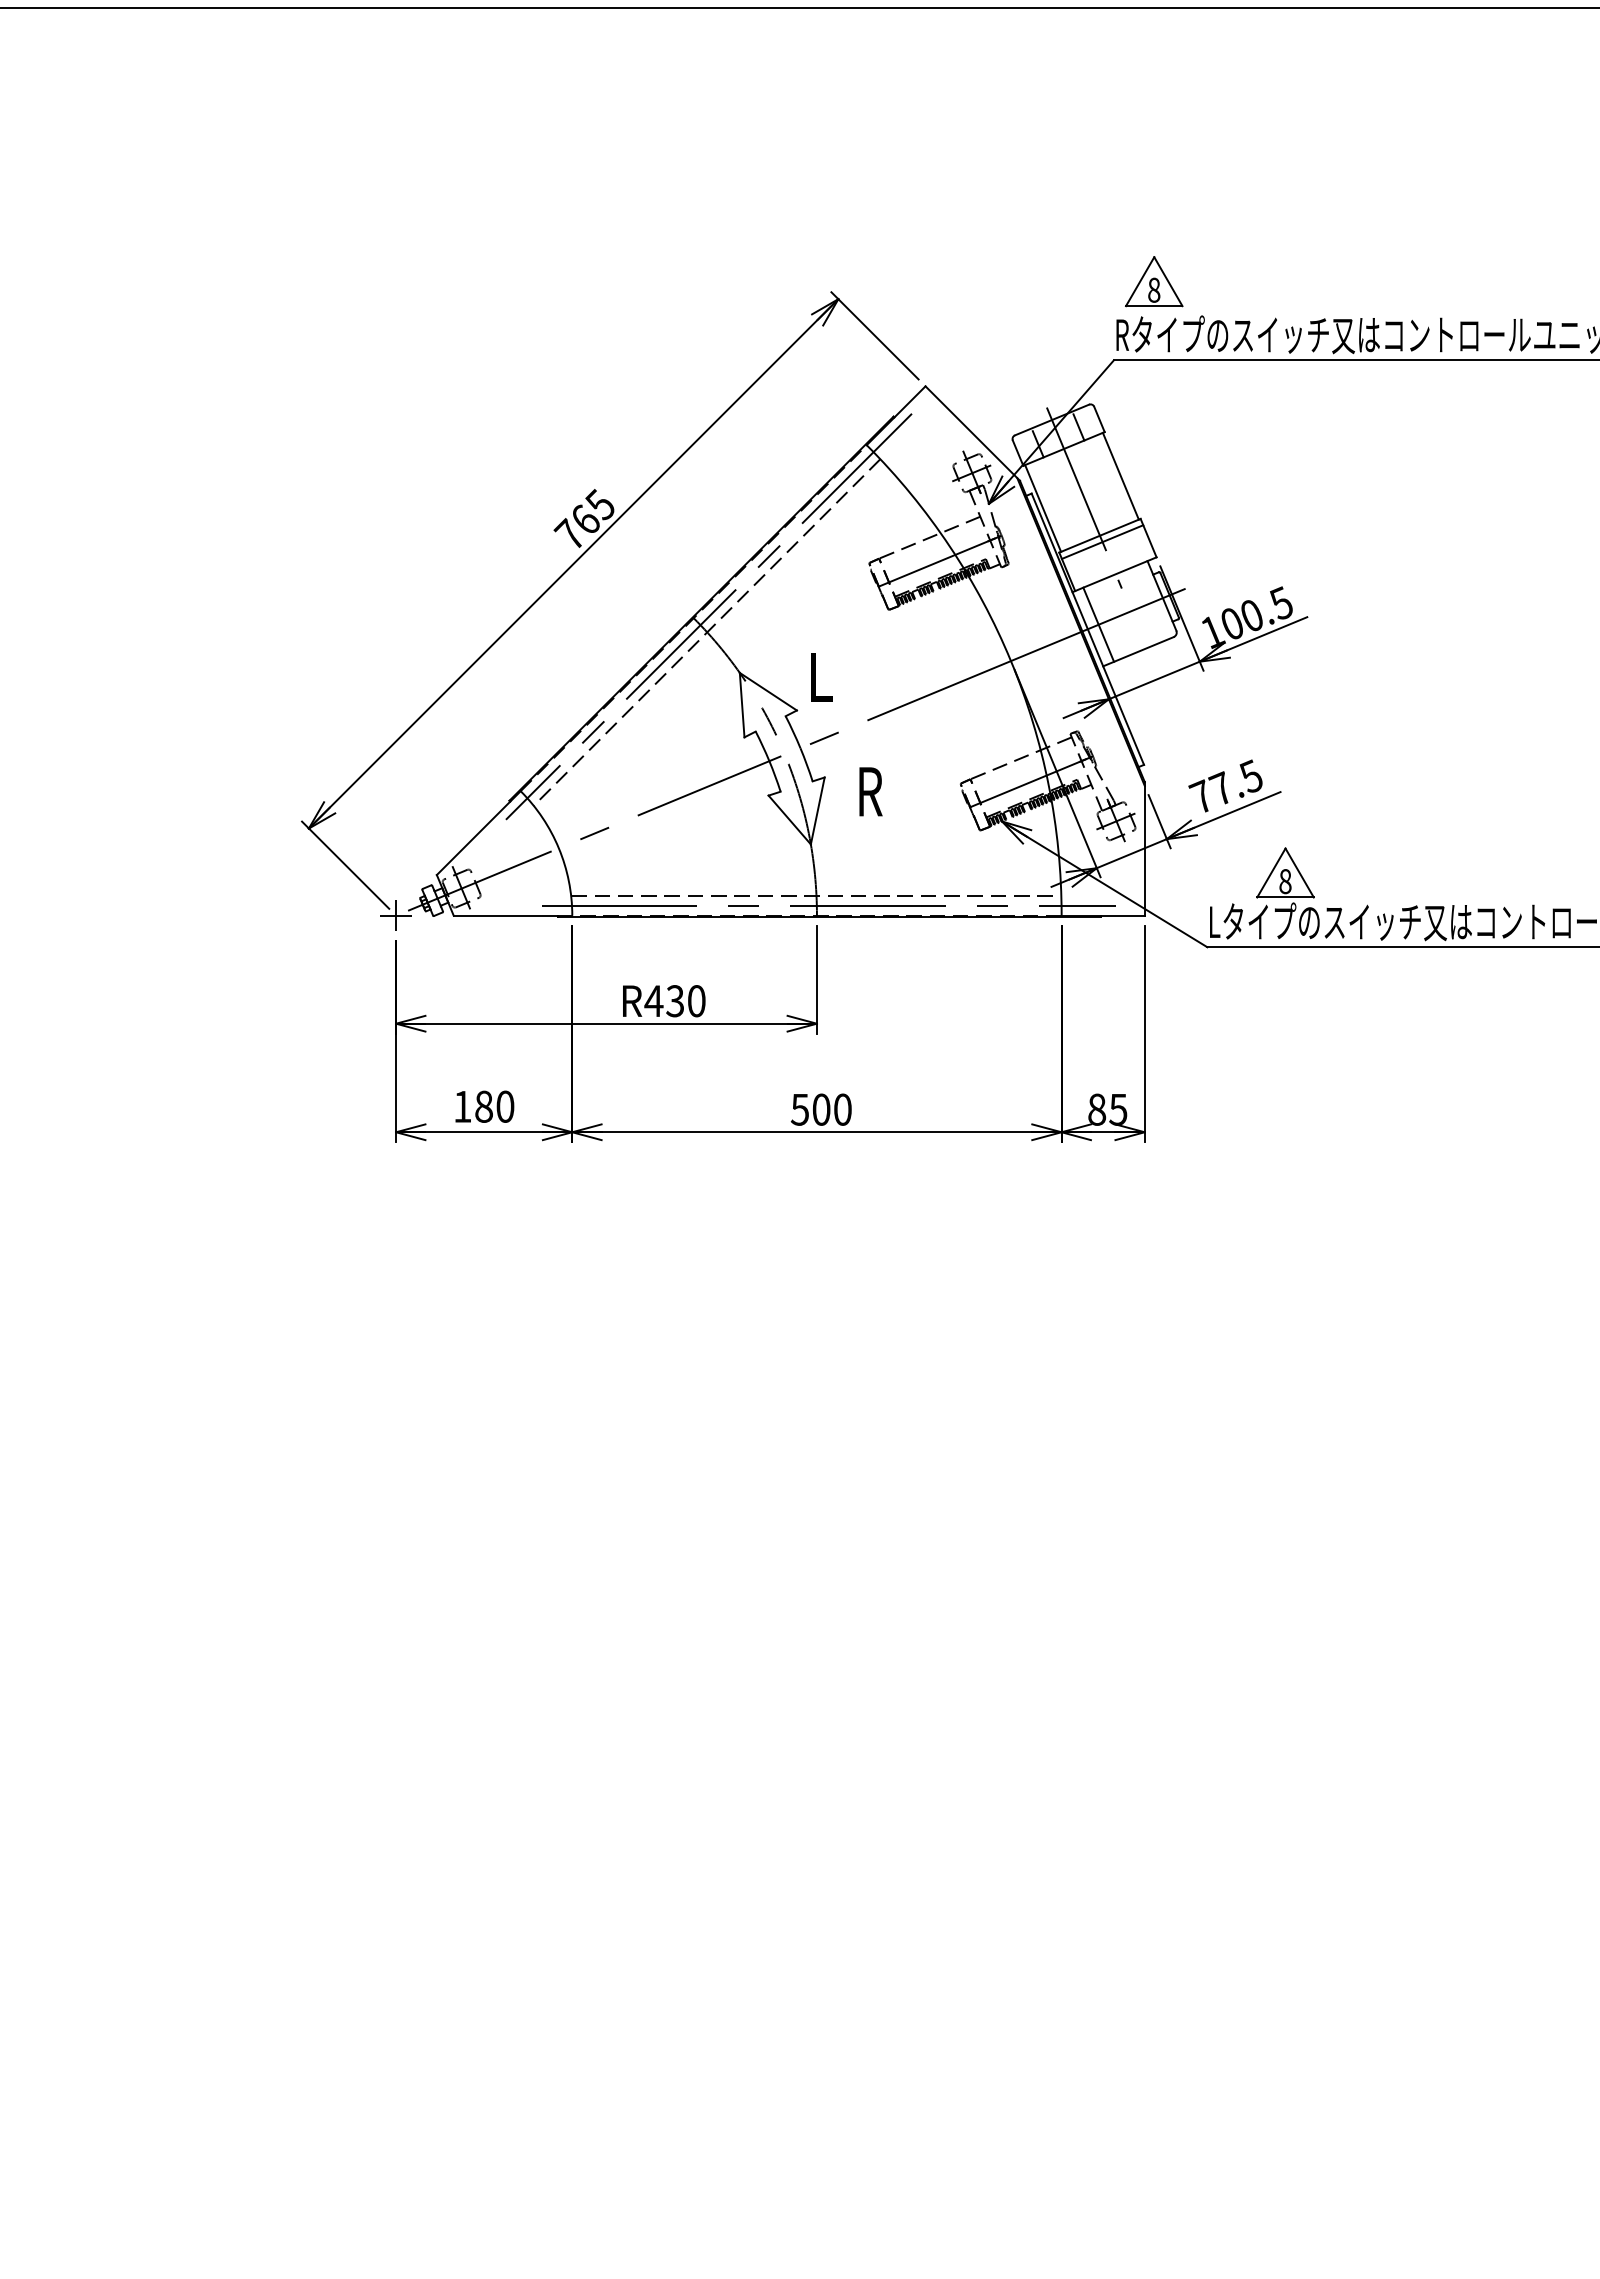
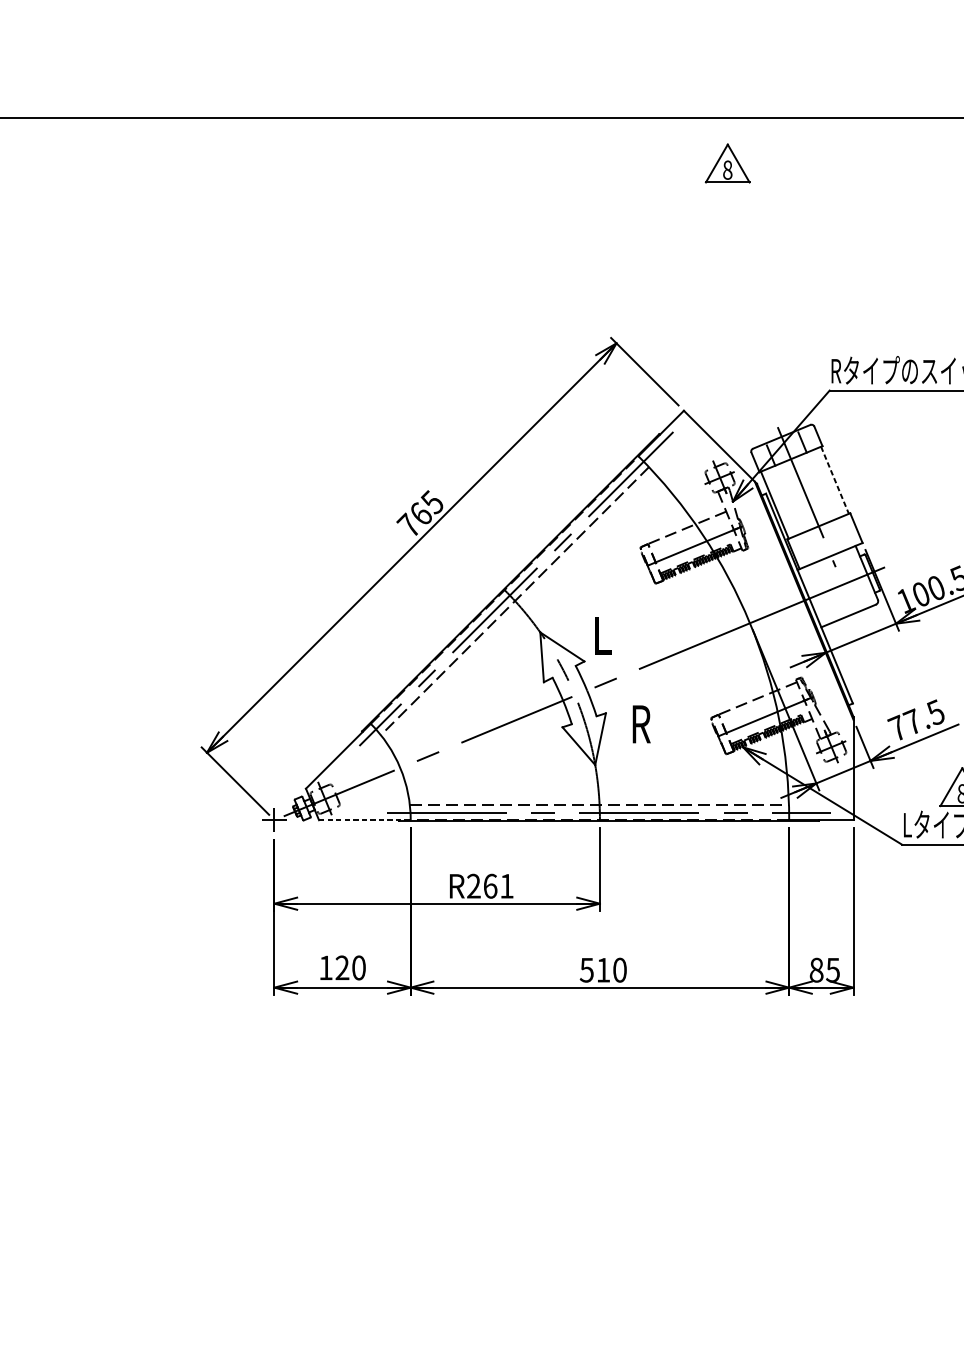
part: (1154, 281) -> (727, 163), moved
line: (1120, 476) -> (834, 480), solid -> dashed
line: (1102, 541) -> (820, 530), removed
line: (1098, 624) -> (817, 594), removed
line: (513, 915) -> (365, 820), solid -> dashed
text: (674, 1001) -> (489, 886), R430 -> R261
text: (483, 1106) -> (342, 967), 180 -> 120
text: (821, 1109) -> (603, 970), 500 -> 510

